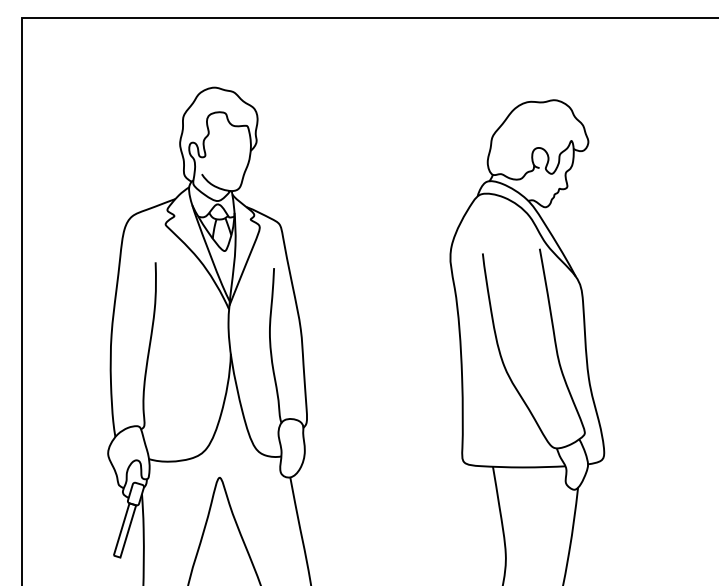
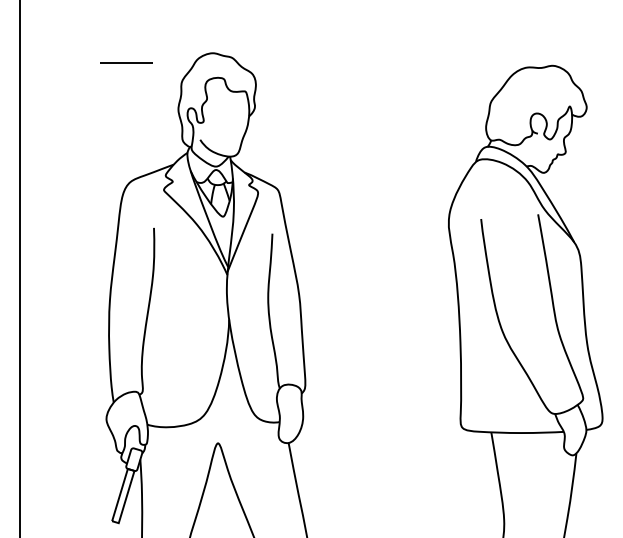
line: (127, 96) -> (125, 62), added

